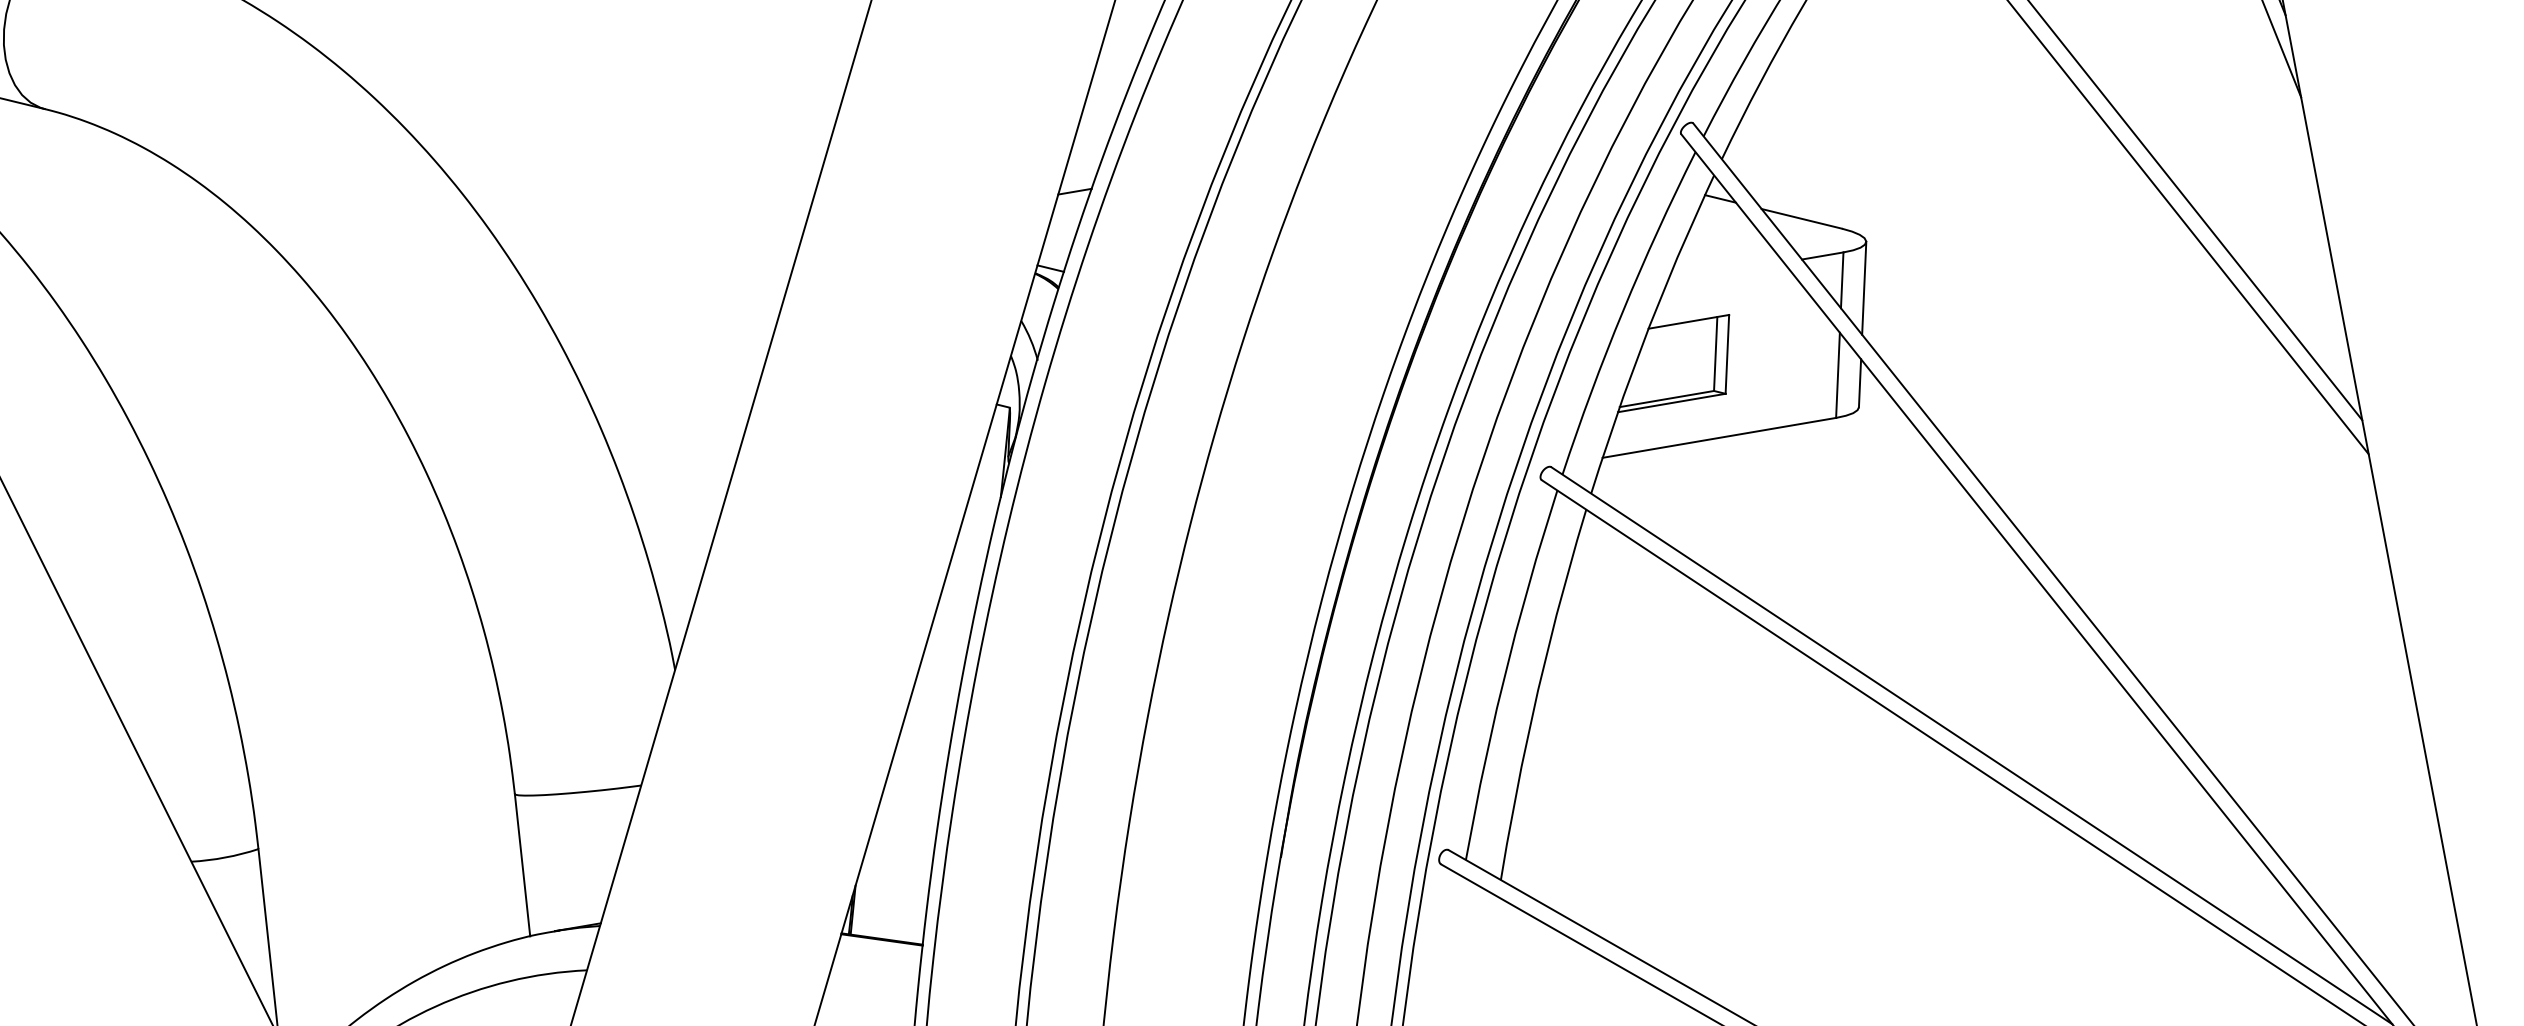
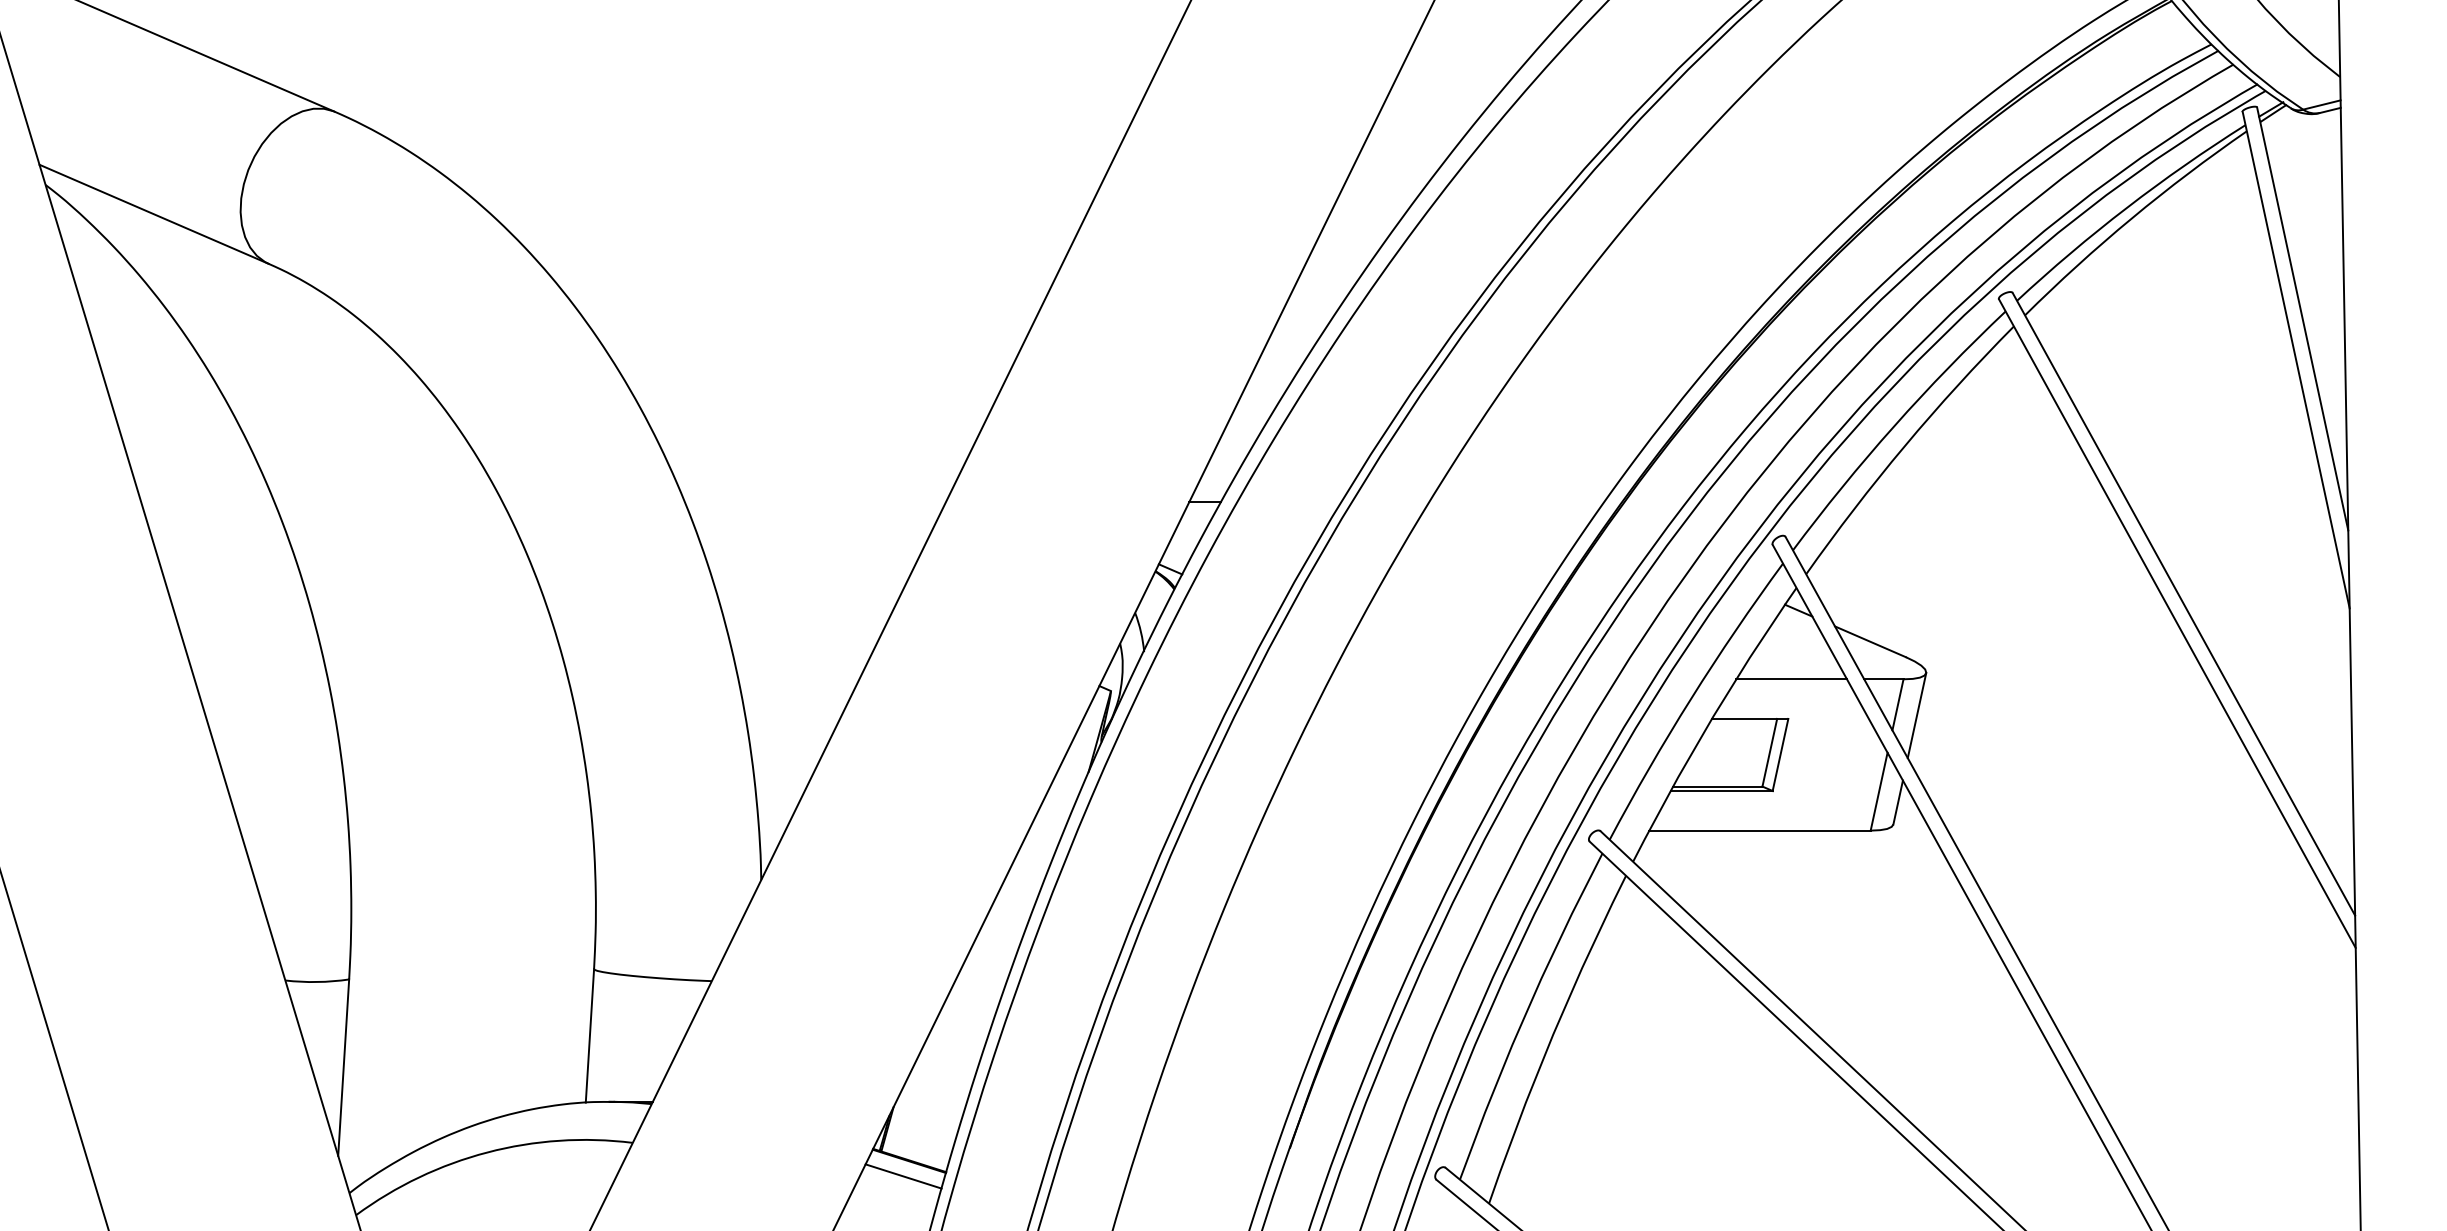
line: (1725, 272) -> (1791, 679), added
line: (878, 956) -> (903, 1176), added

